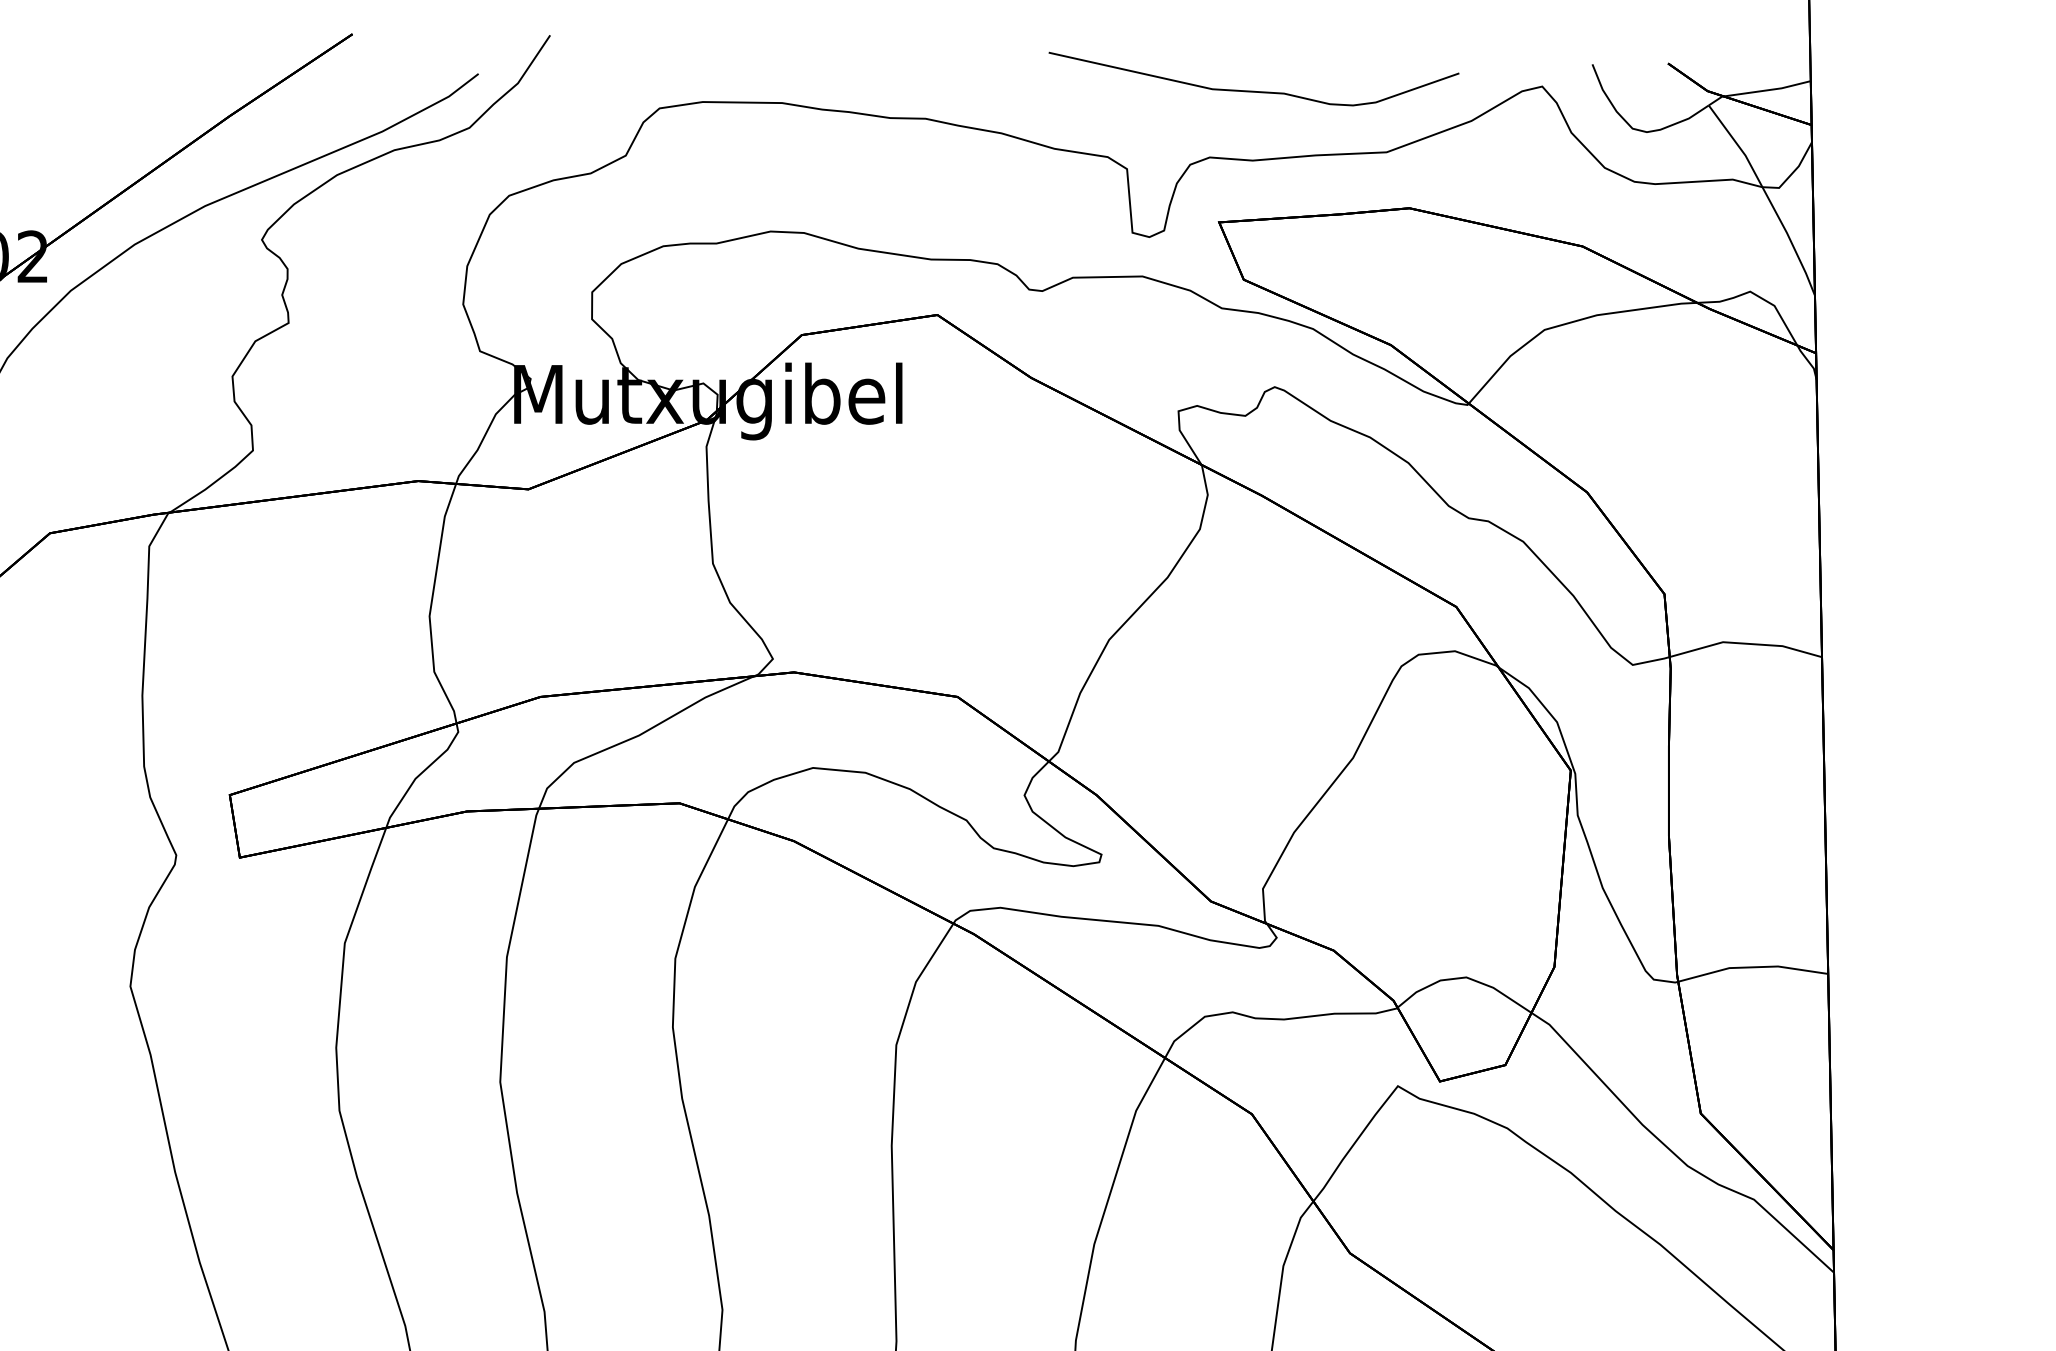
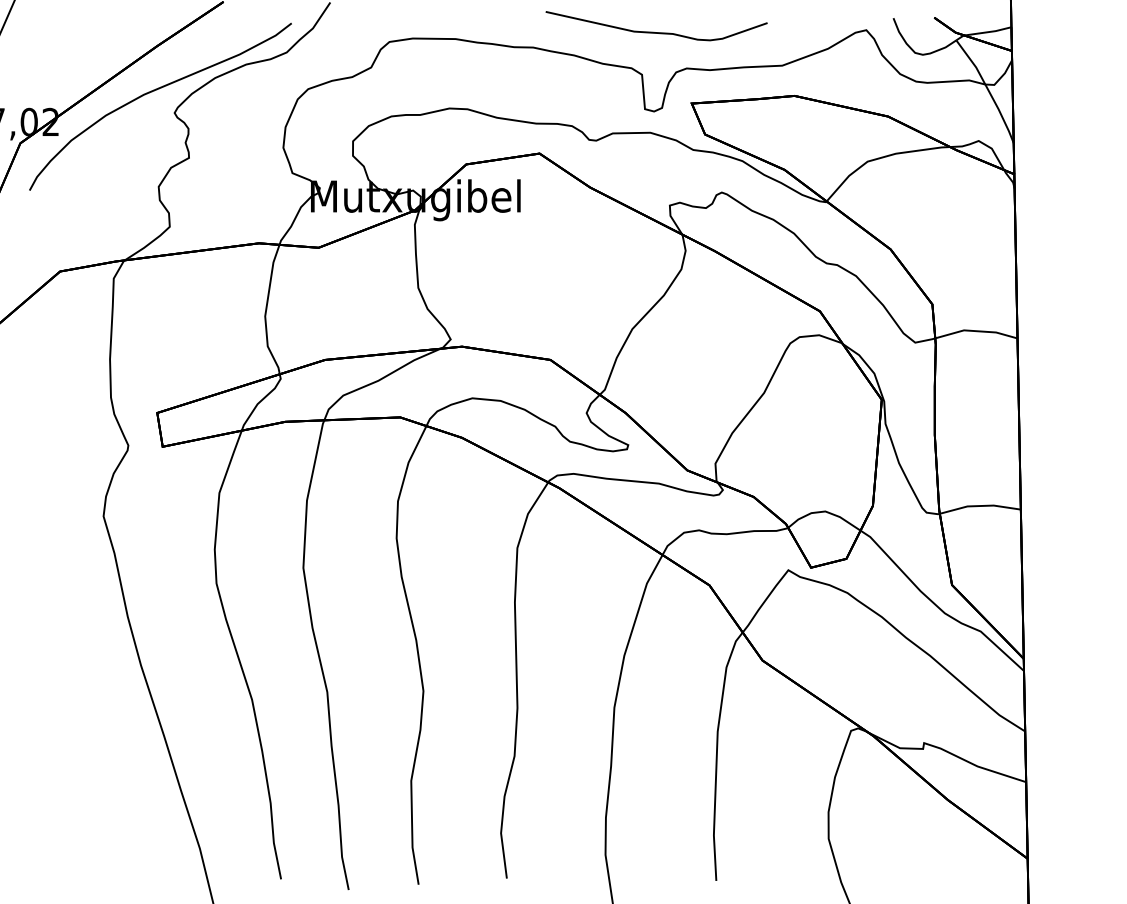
curve: (1248, 89) -> (653, 31), moved

